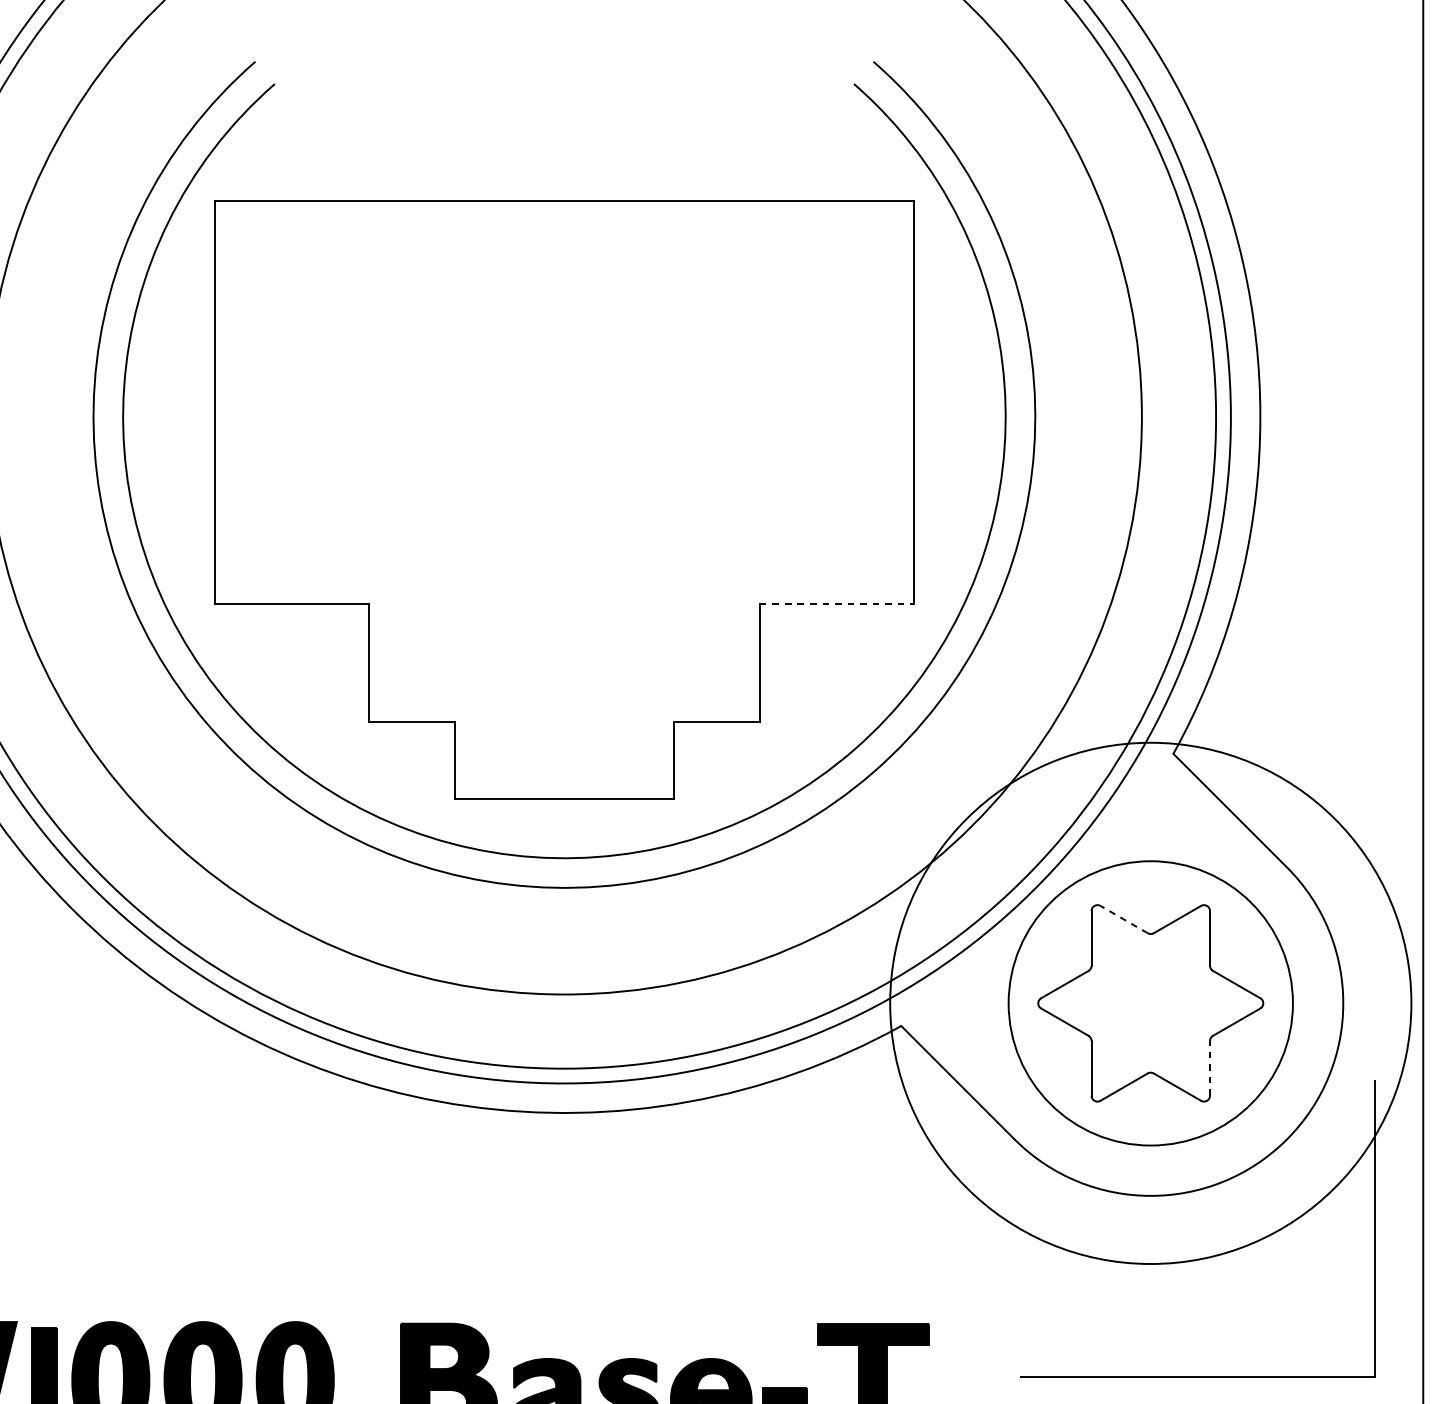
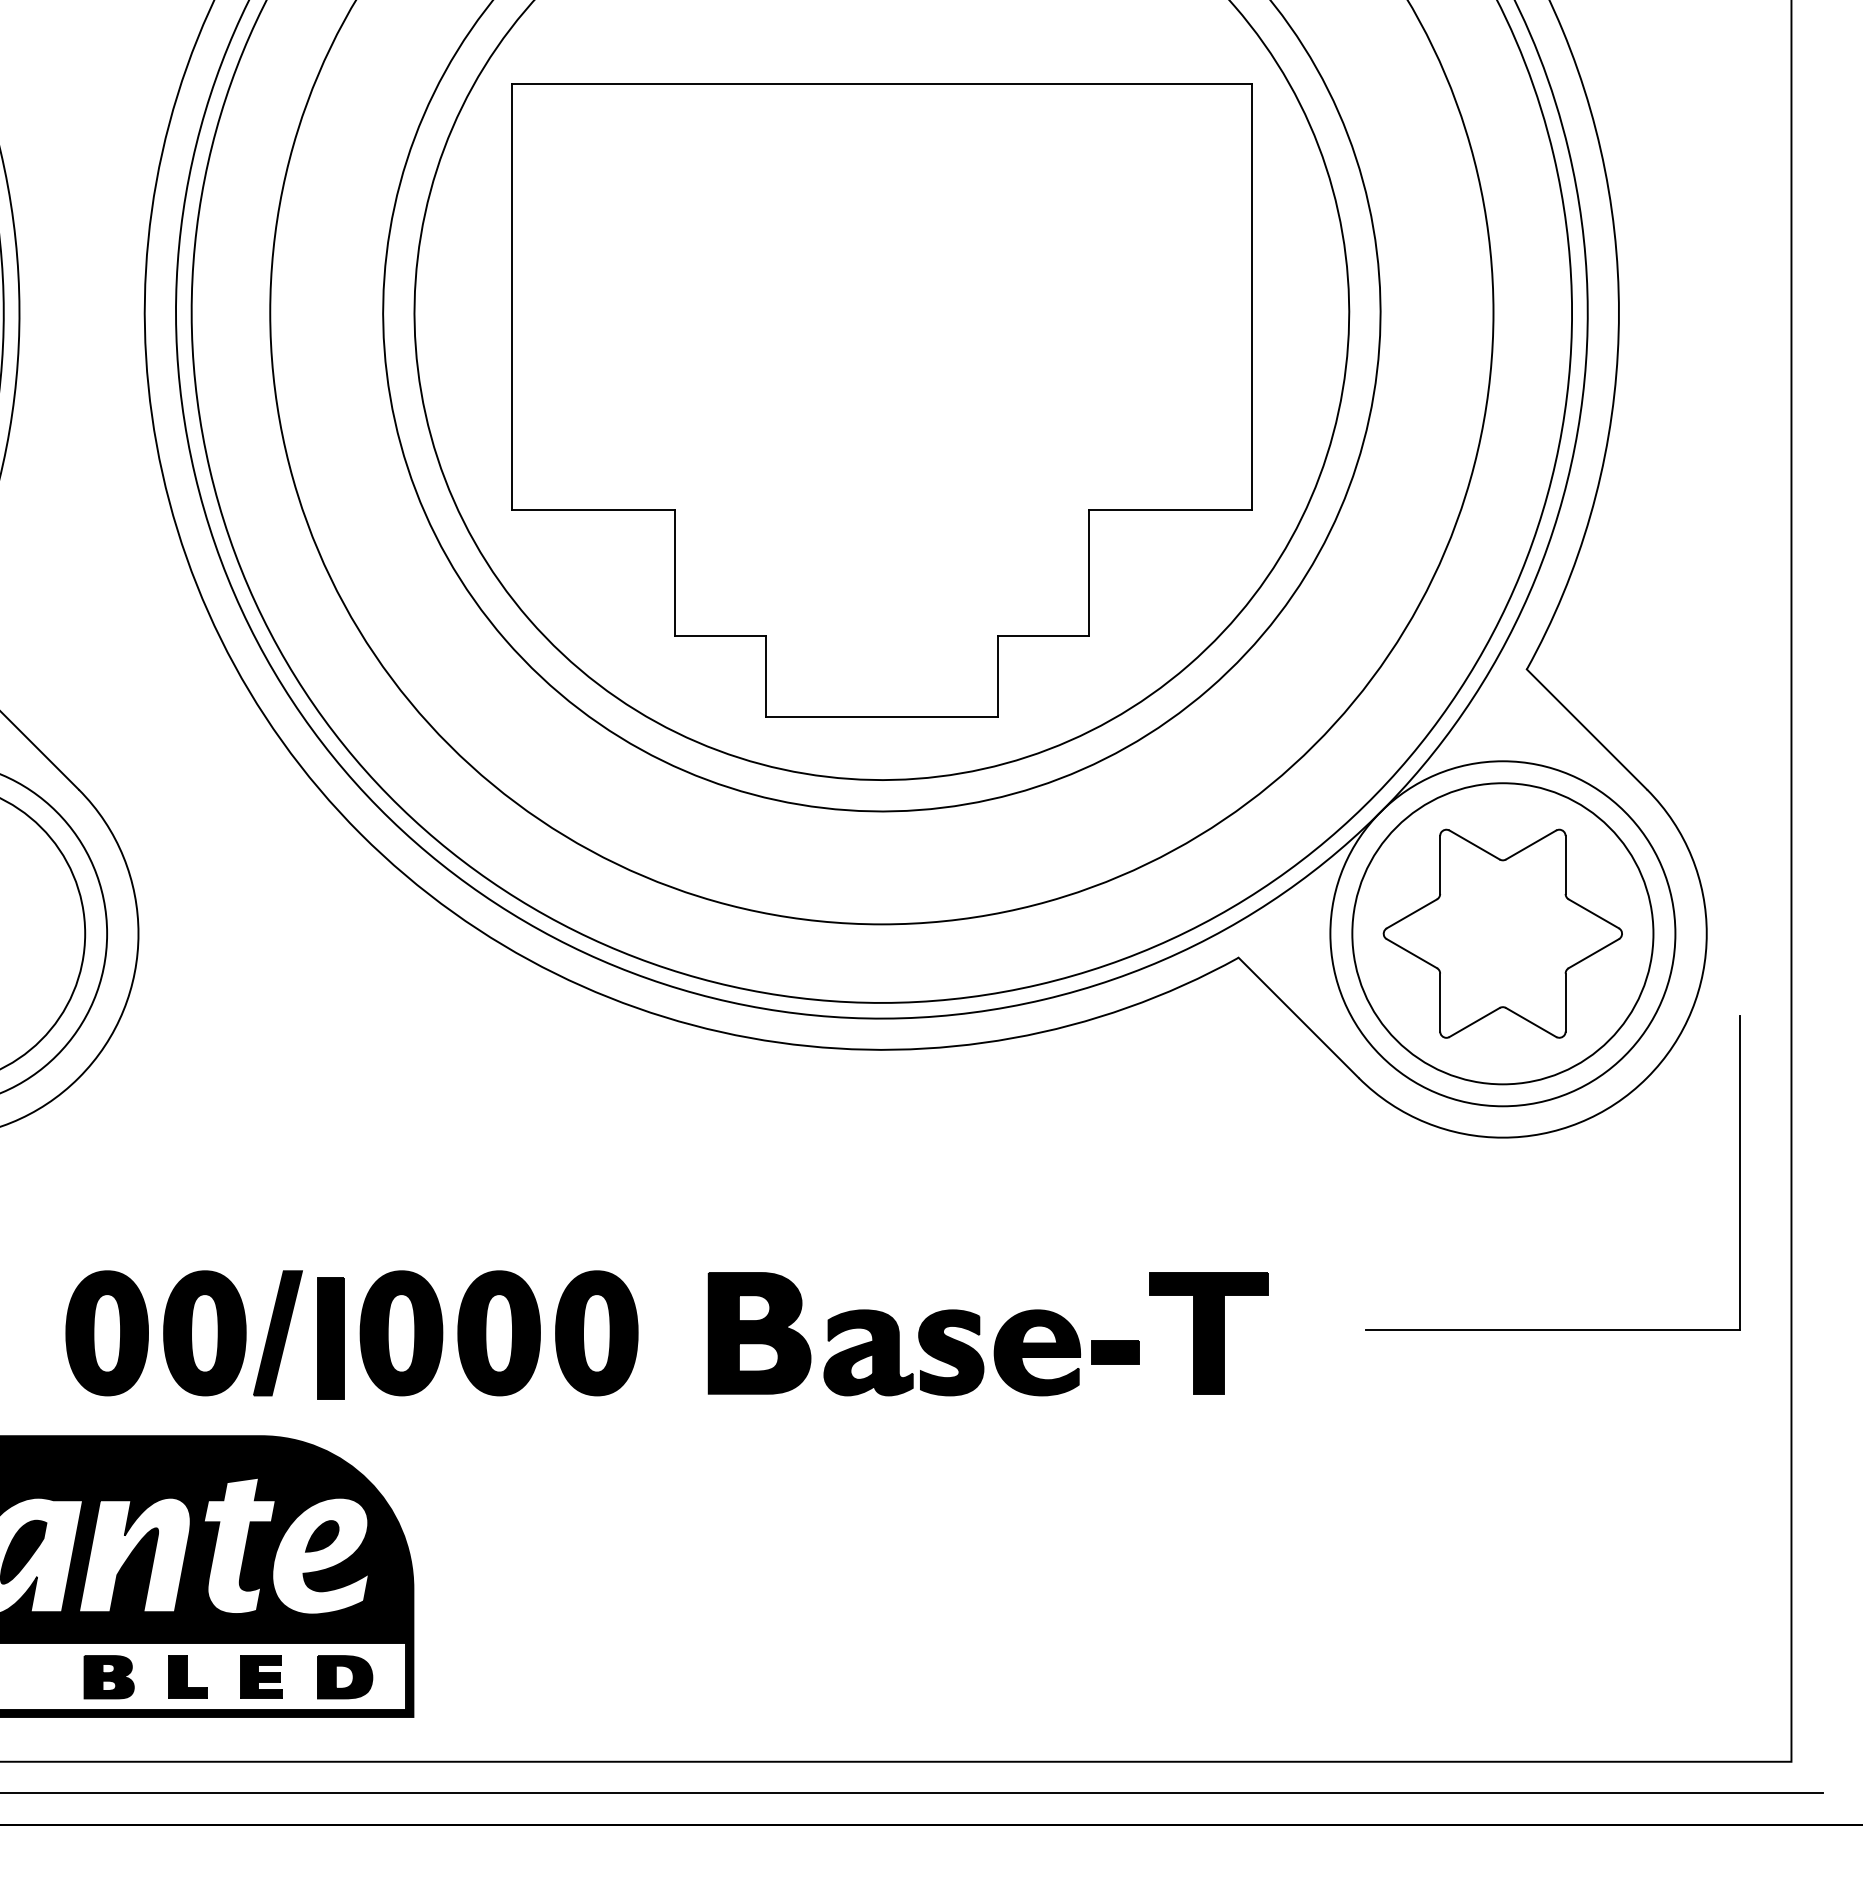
line: (836, 603) -> (1170, 510), dashed -> solid
line: (1123, 920) -> (1474, 845), dashed -> solid
circle: (1150, 1003) -> (1502, 933), size x0.62
line: (1209, 1068) -> (1565, 1002), dashed -> solid

